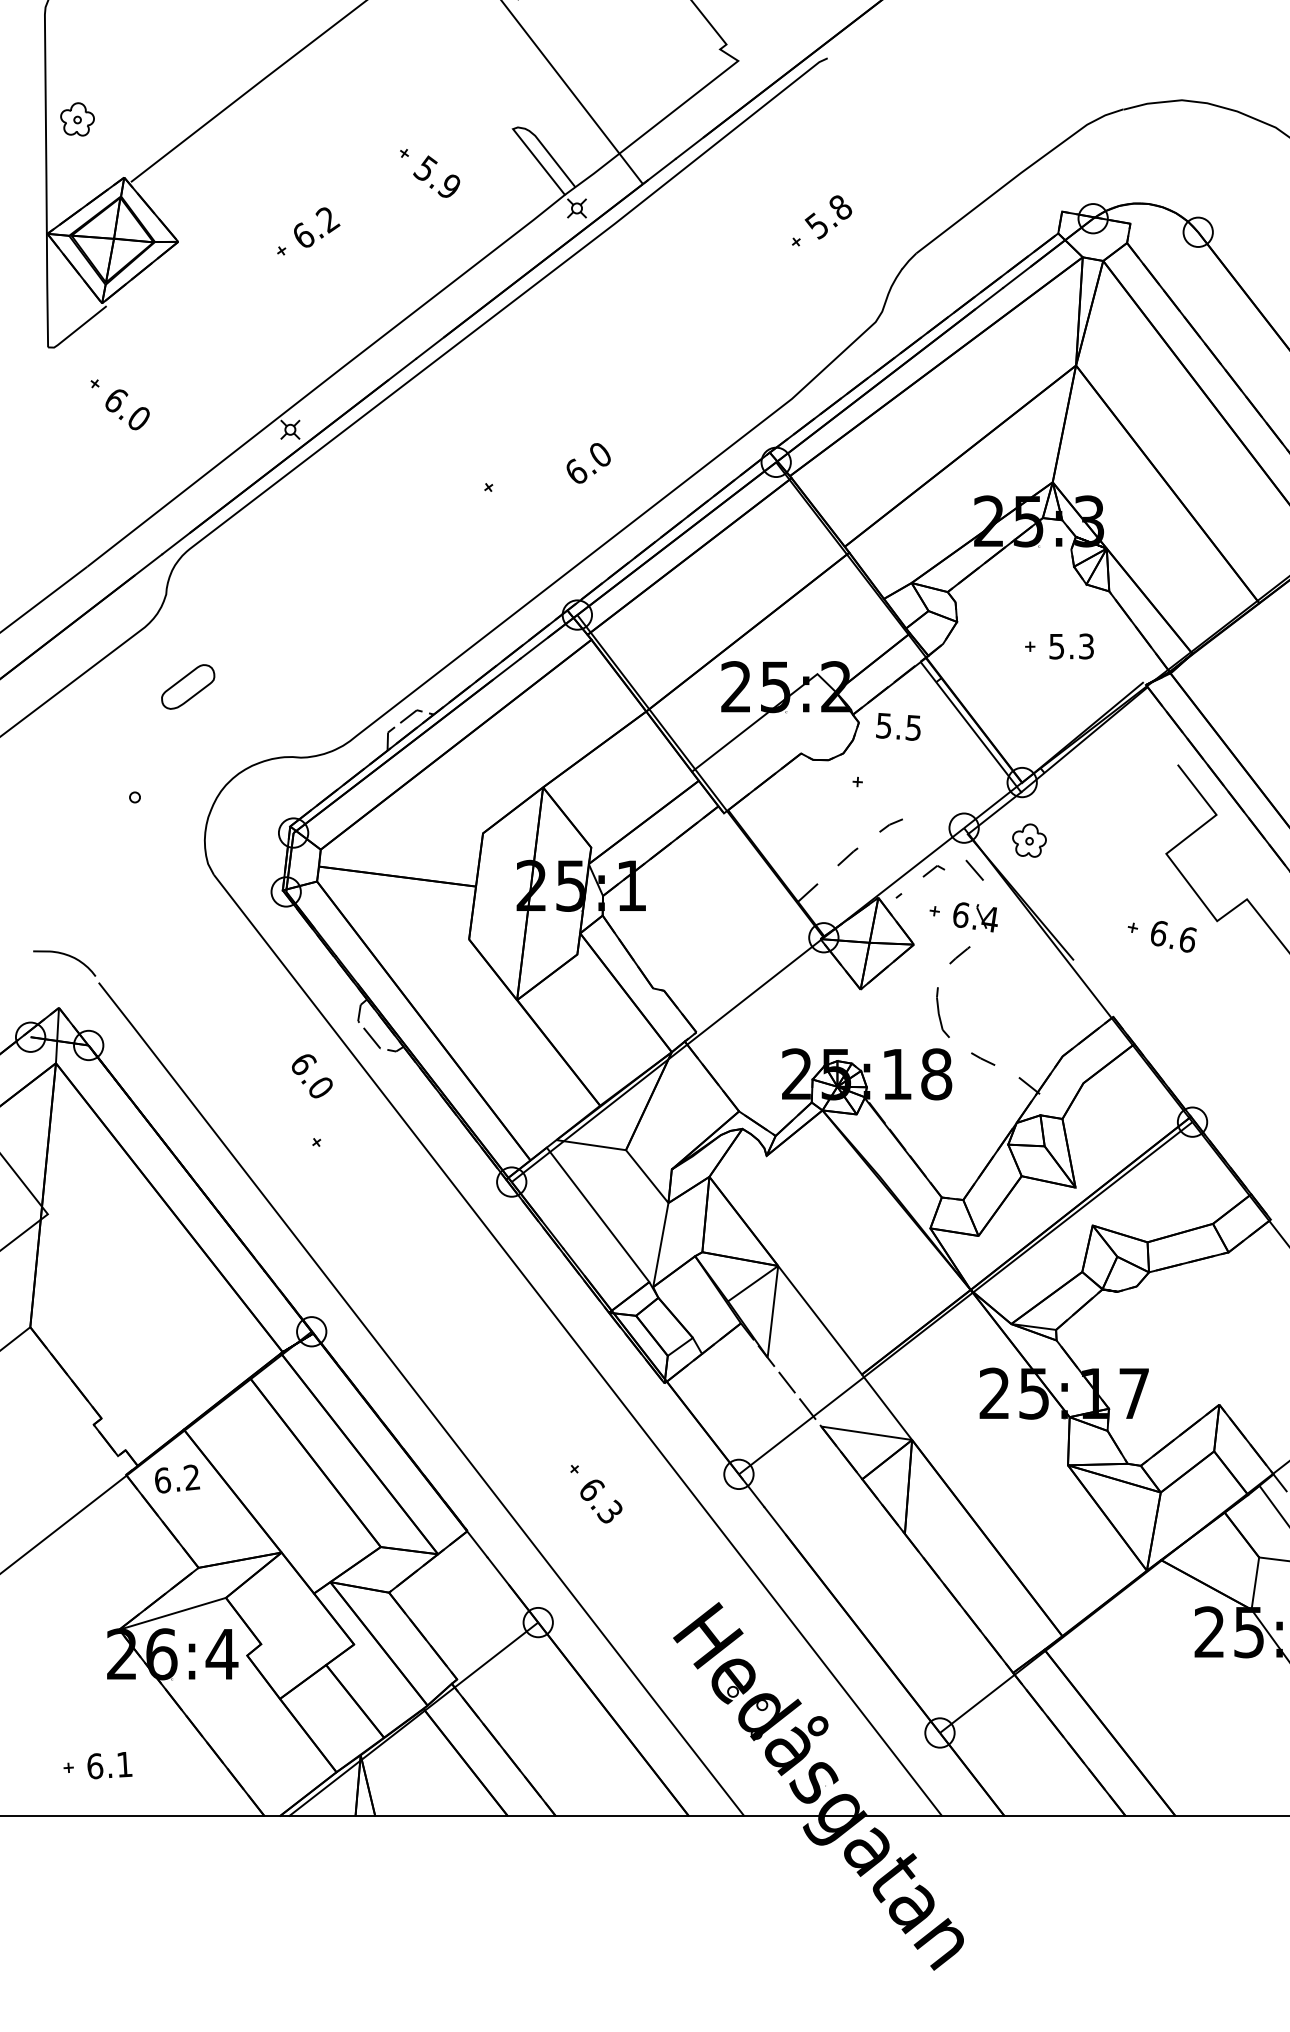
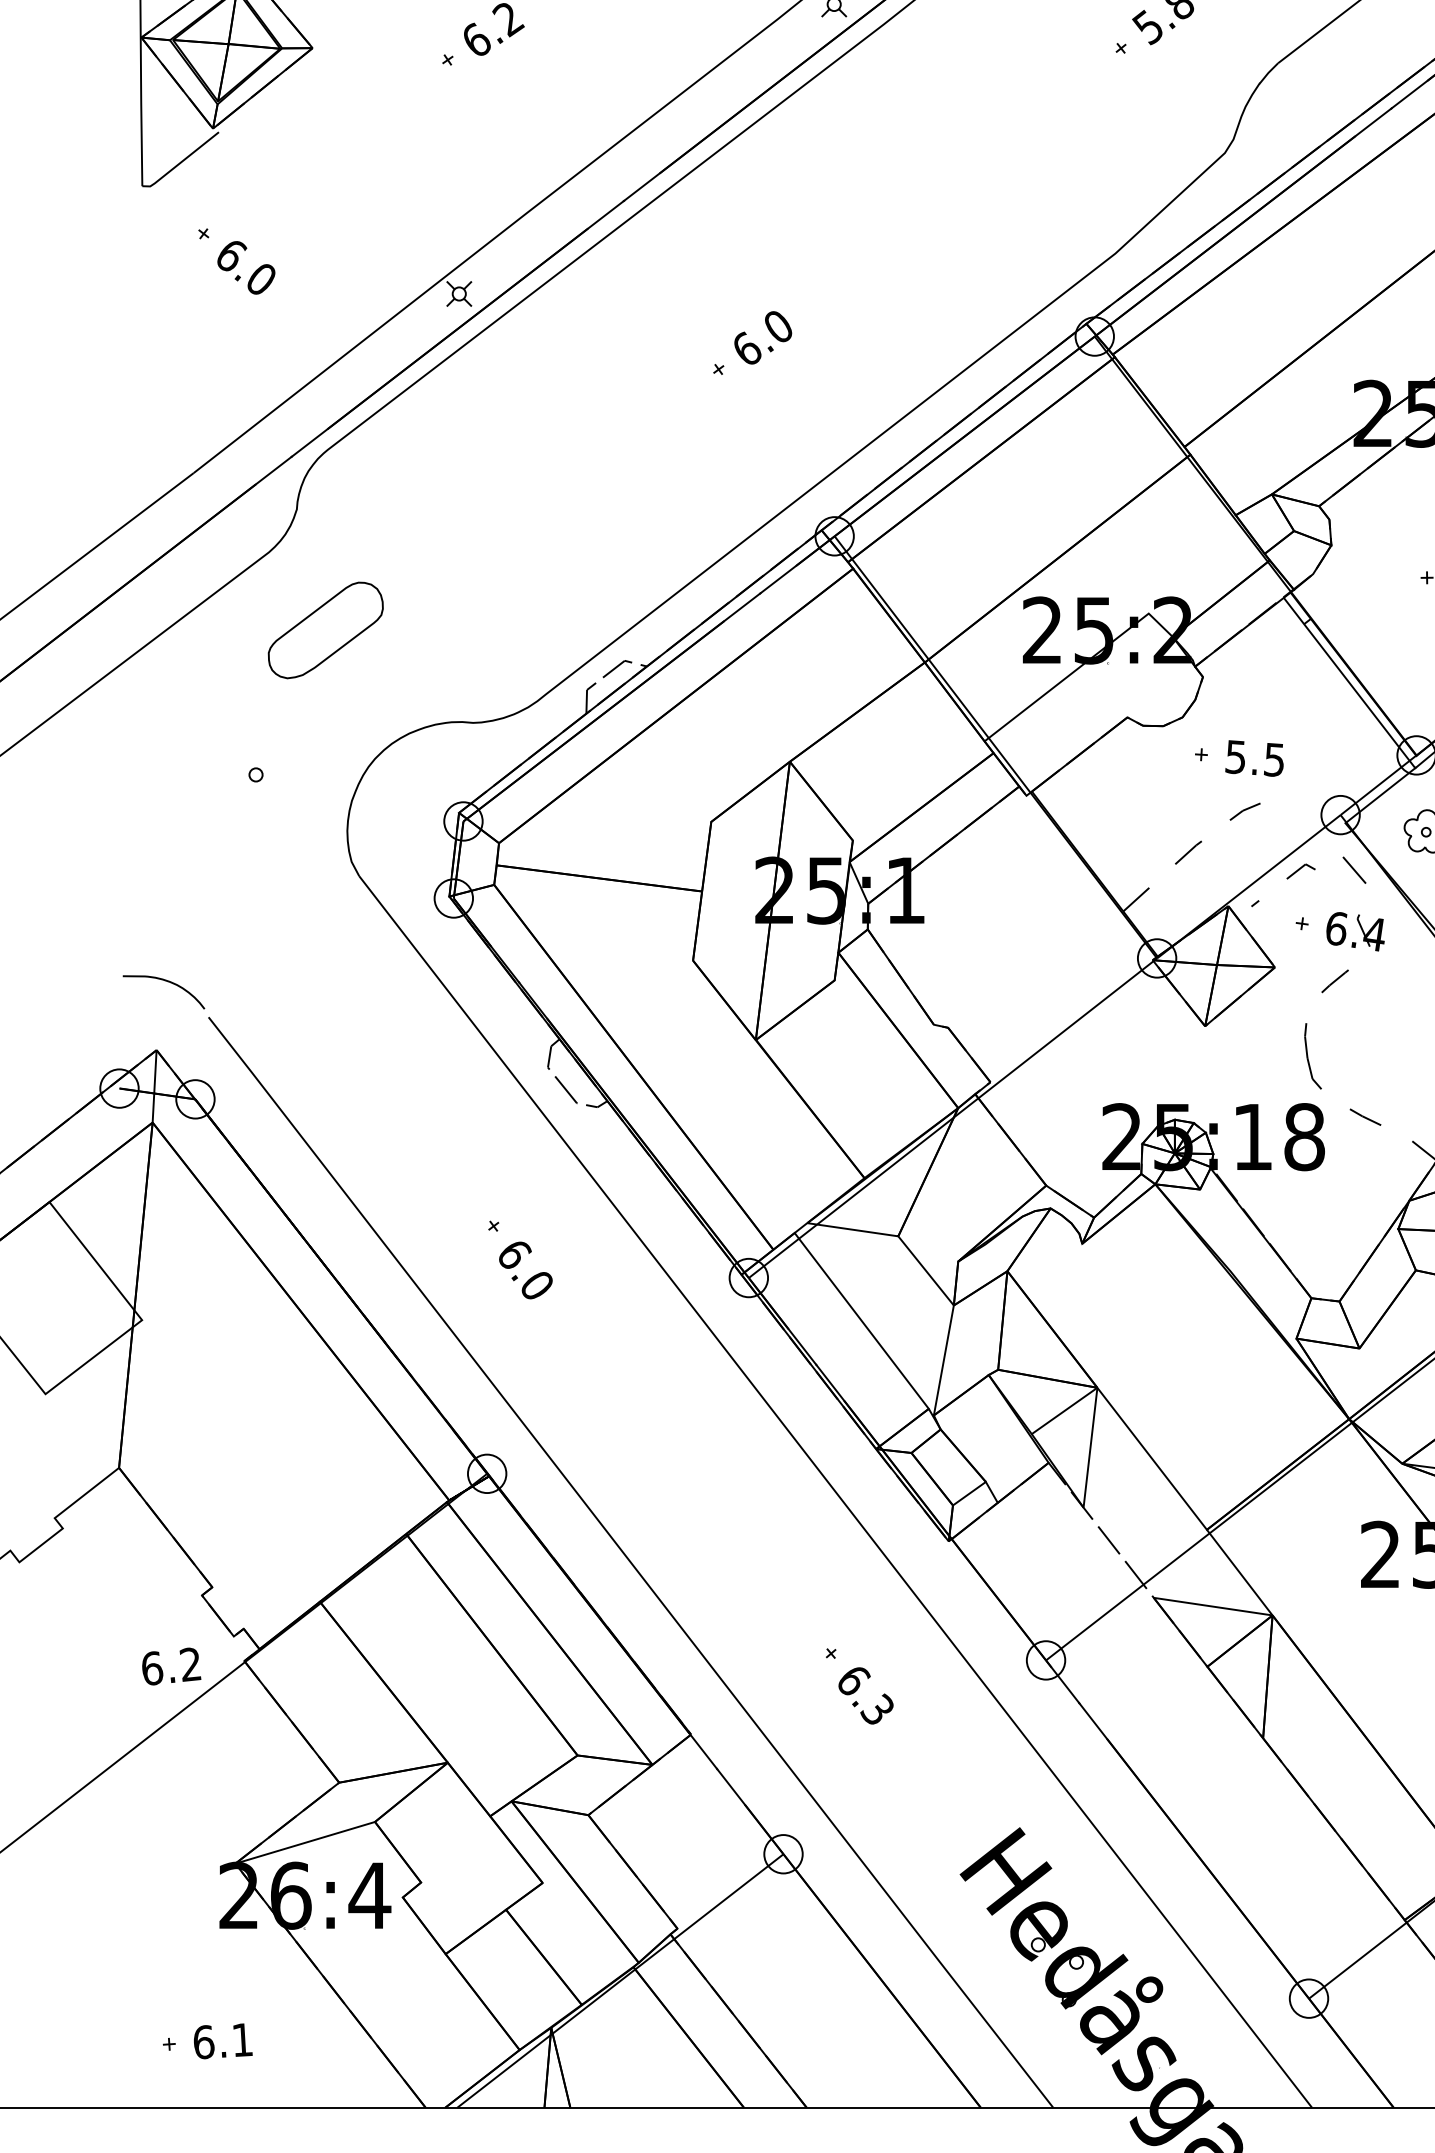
text: (588, 463) -> (762, 338), moved
part: (187, 686) -> (324, 629), size x1.67
text: (898, 726) -> (1254, 757), moved
text: (312, 1076) -> (526, 1270), moved
text: (177, 1478) -> (171, 1665), moved

